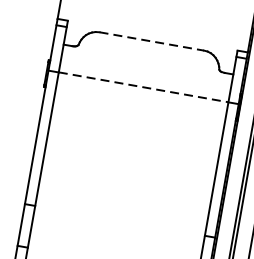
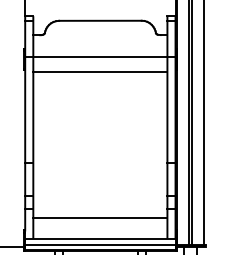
line: (151, 41) -> (100, 20), dashed -> solid
line: (143, 87) -> (100, 57), dashed -> solid
line: (140, 105) -> (100, 71), added

